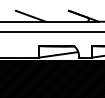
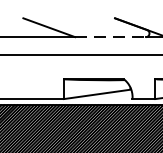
line: (66, 21) -> (110, 36), solid -> dashed

